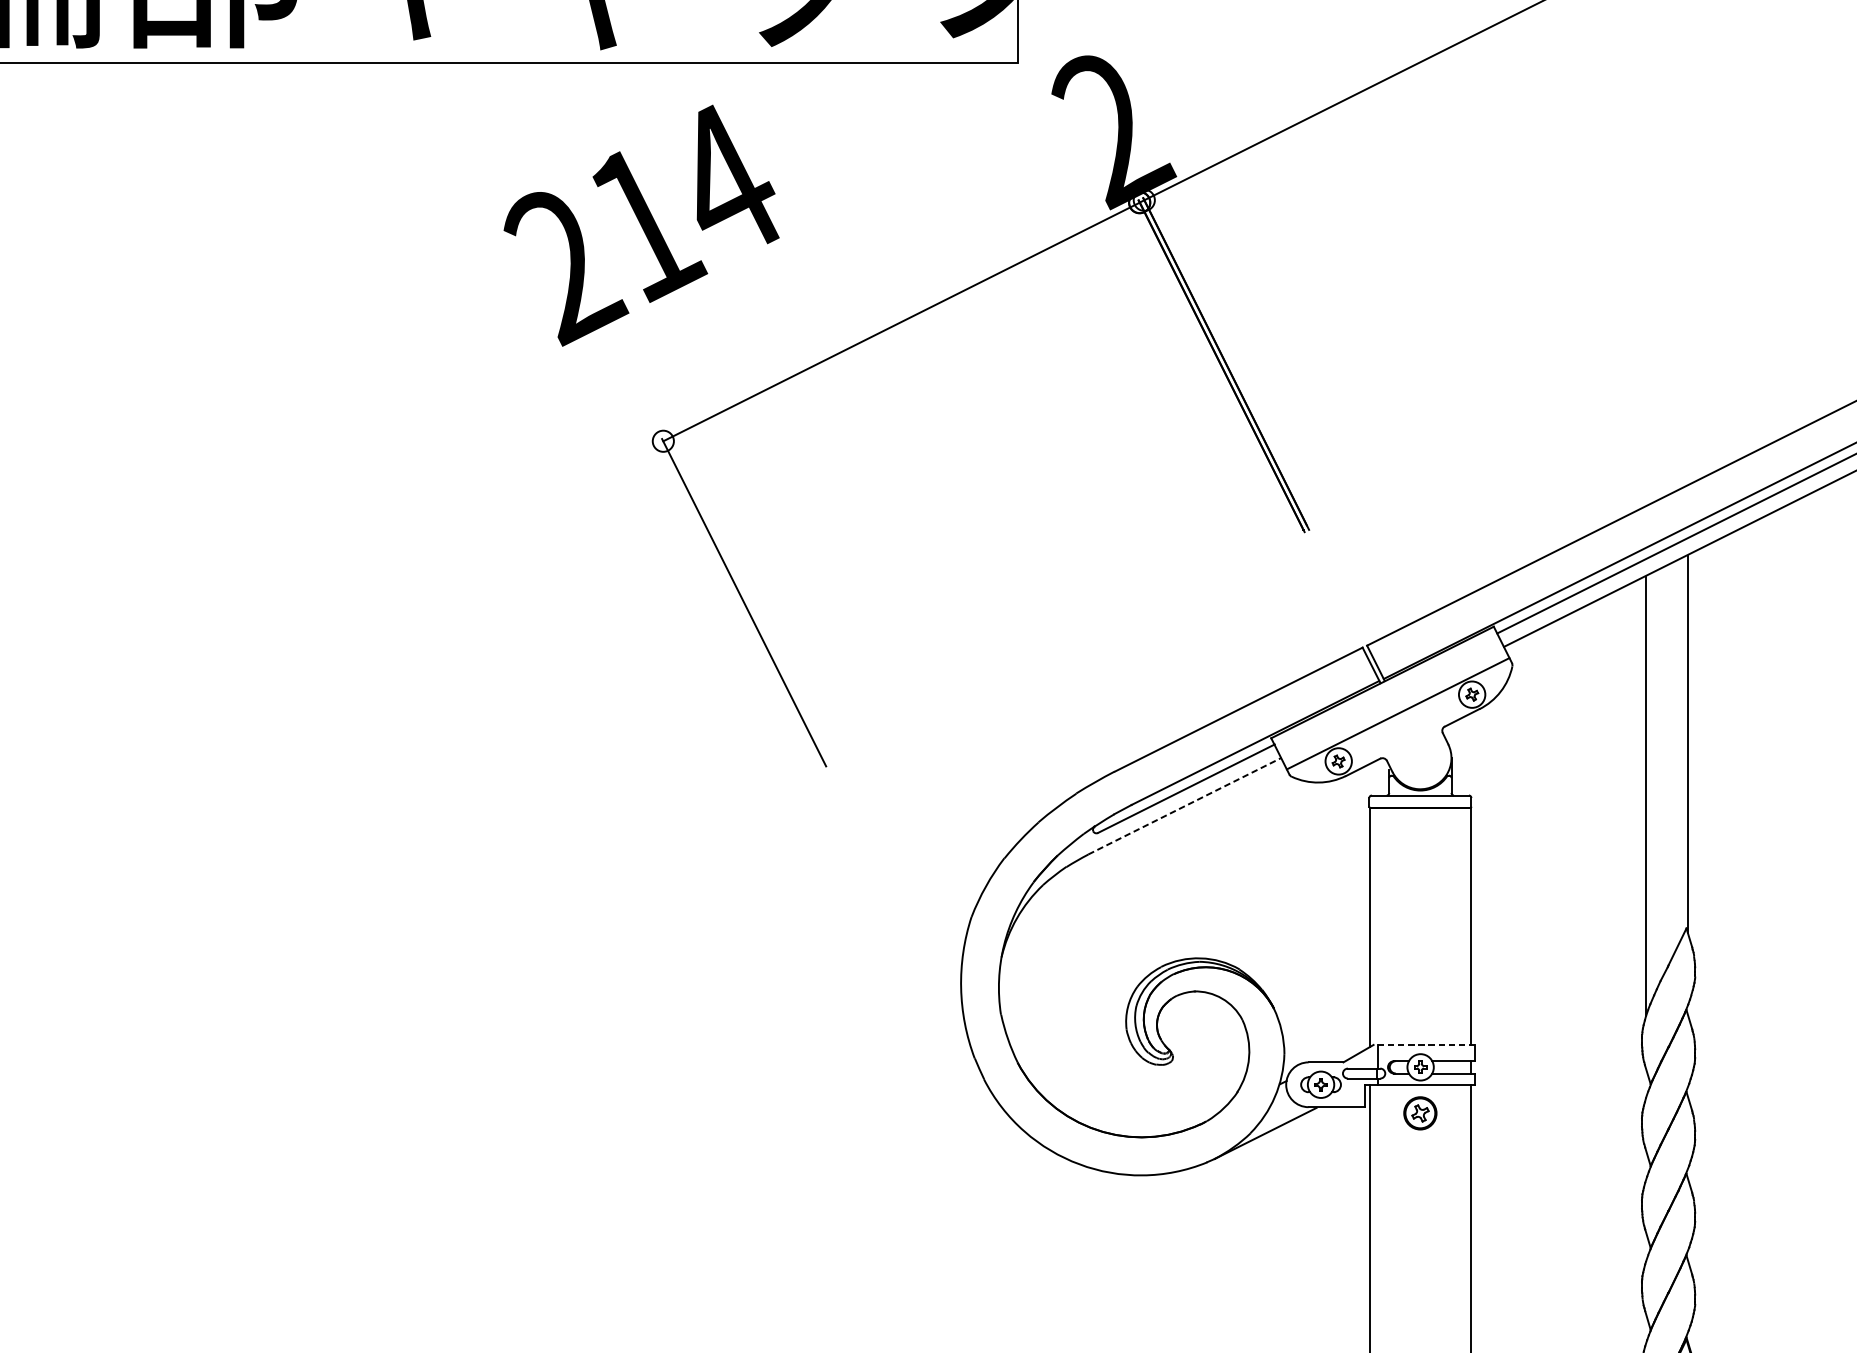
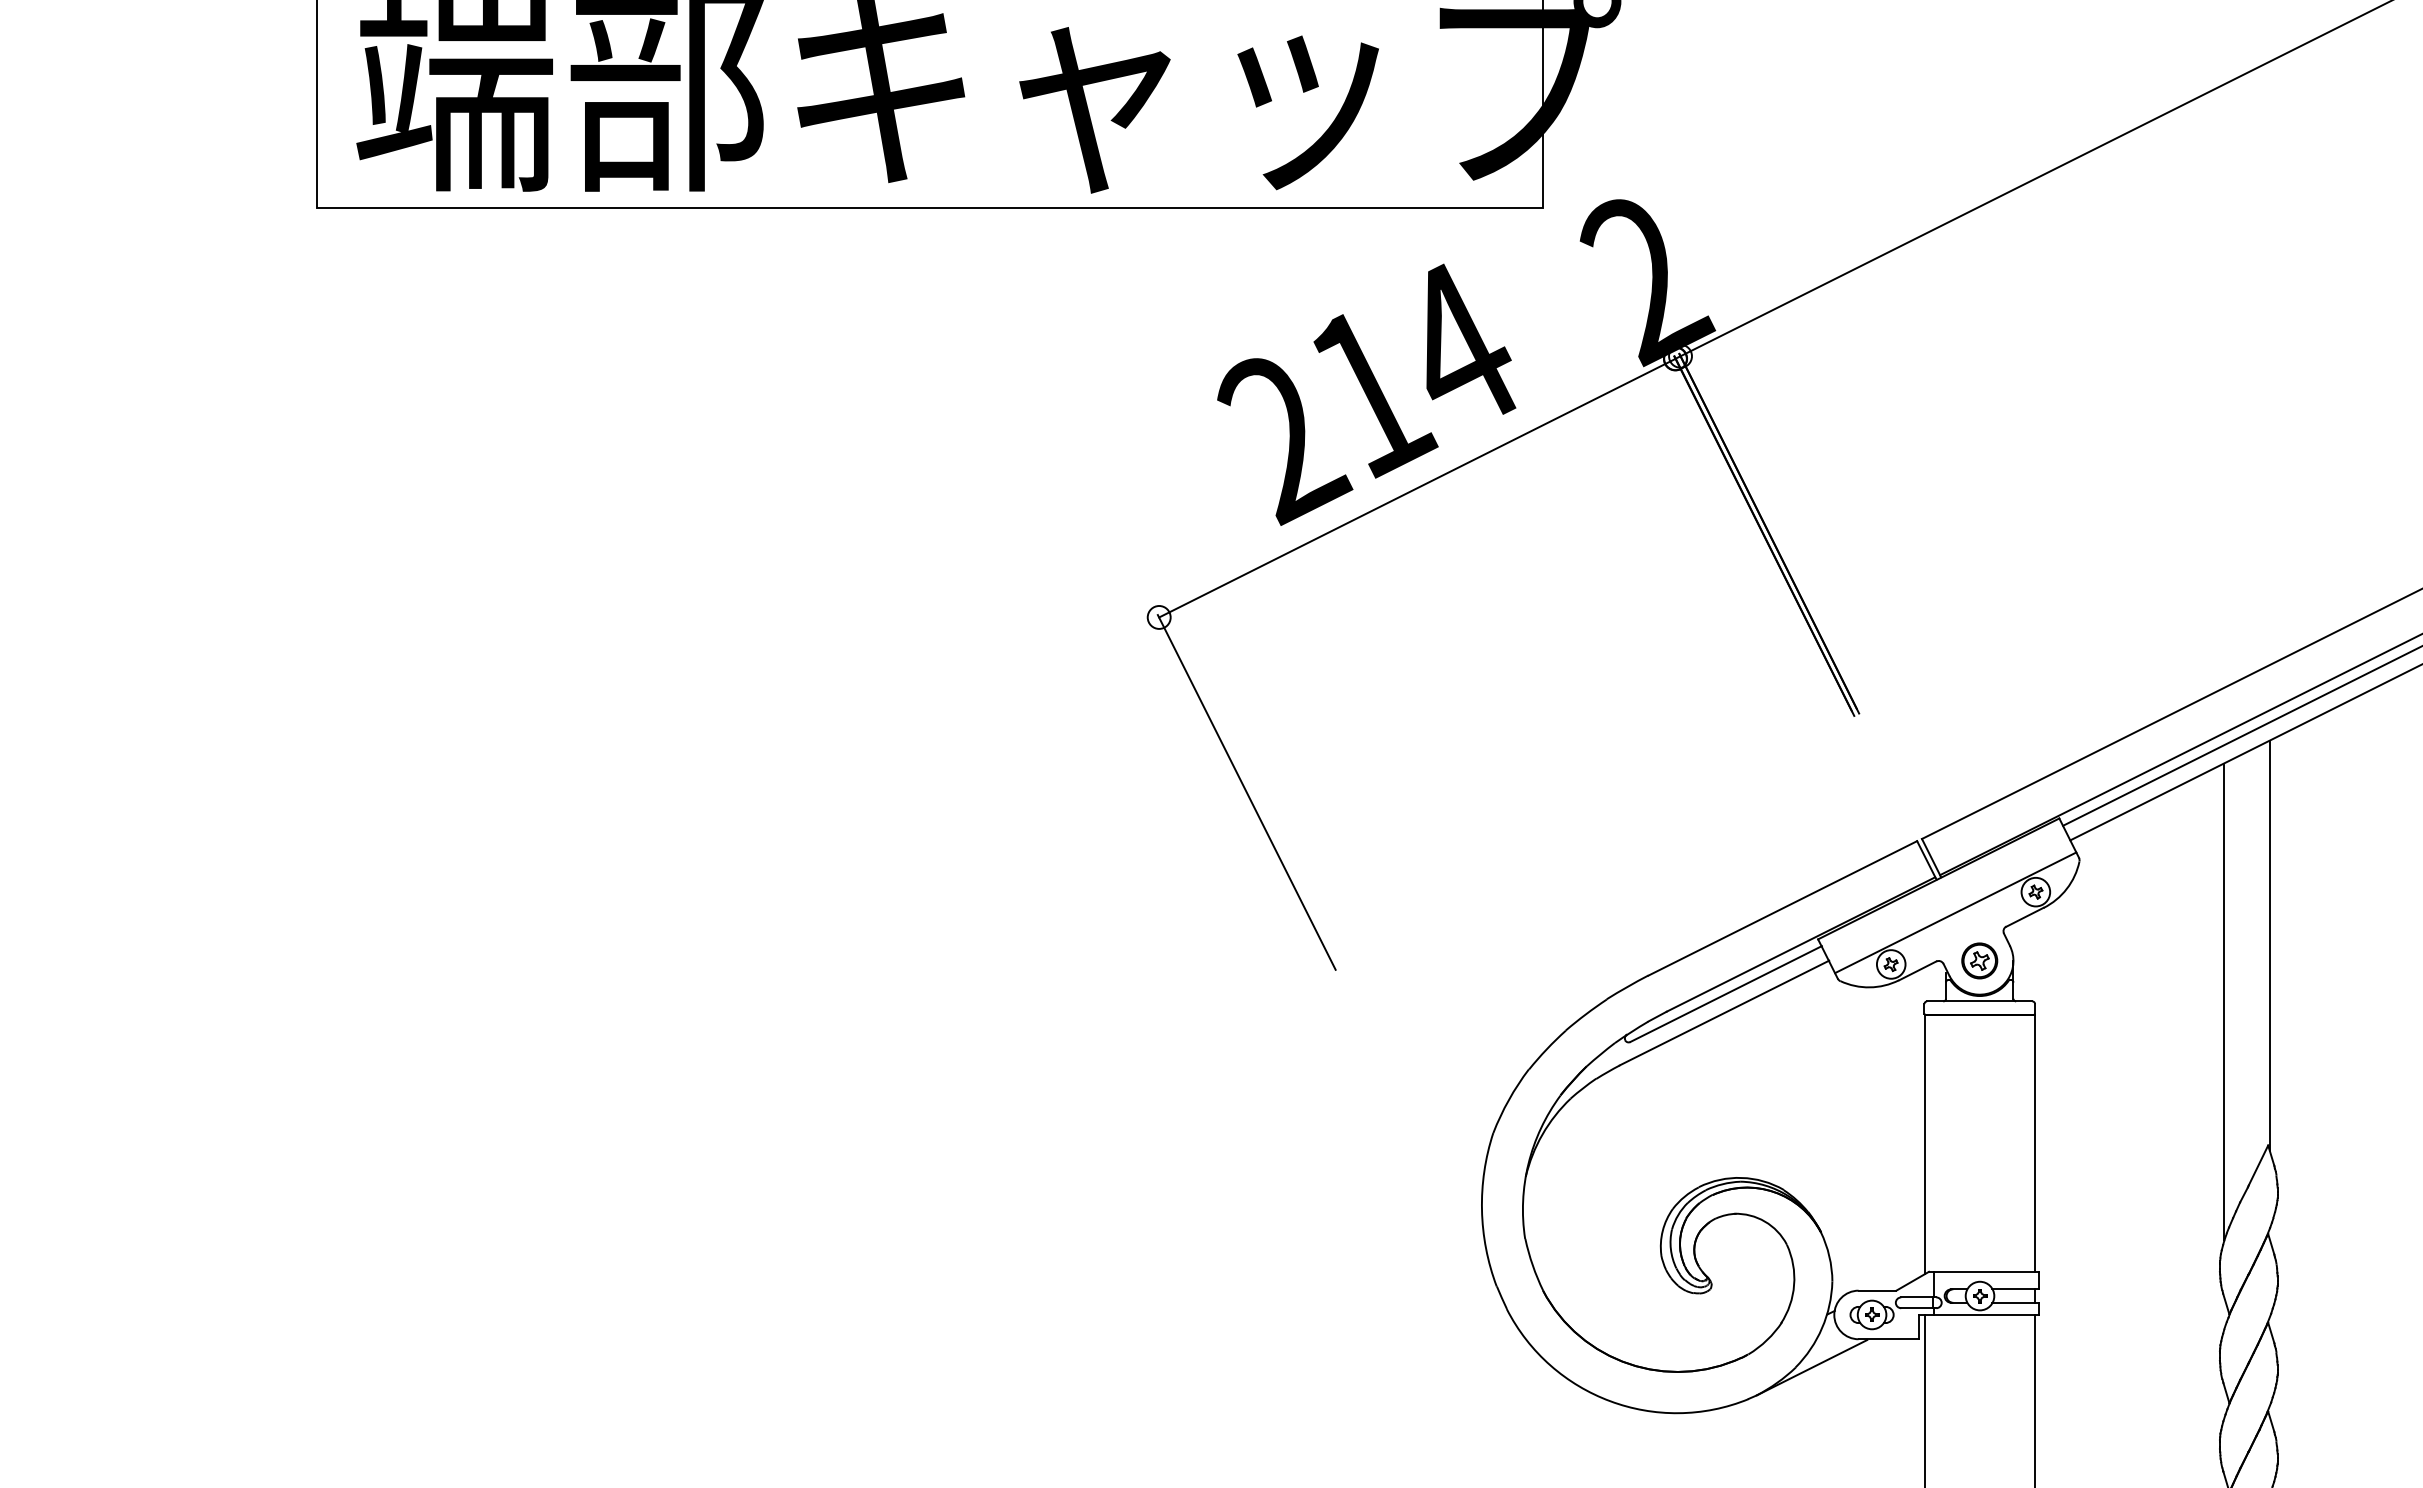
text: (641, 225) -> (1366, 394), moved
line: (1184, 805) -> (1724, 1012), dashed -> solid
line: (1423, 1044) -> (1983, 1271), dashed -> solid
part: (1420, 1112) -> (1979, 960), moved

